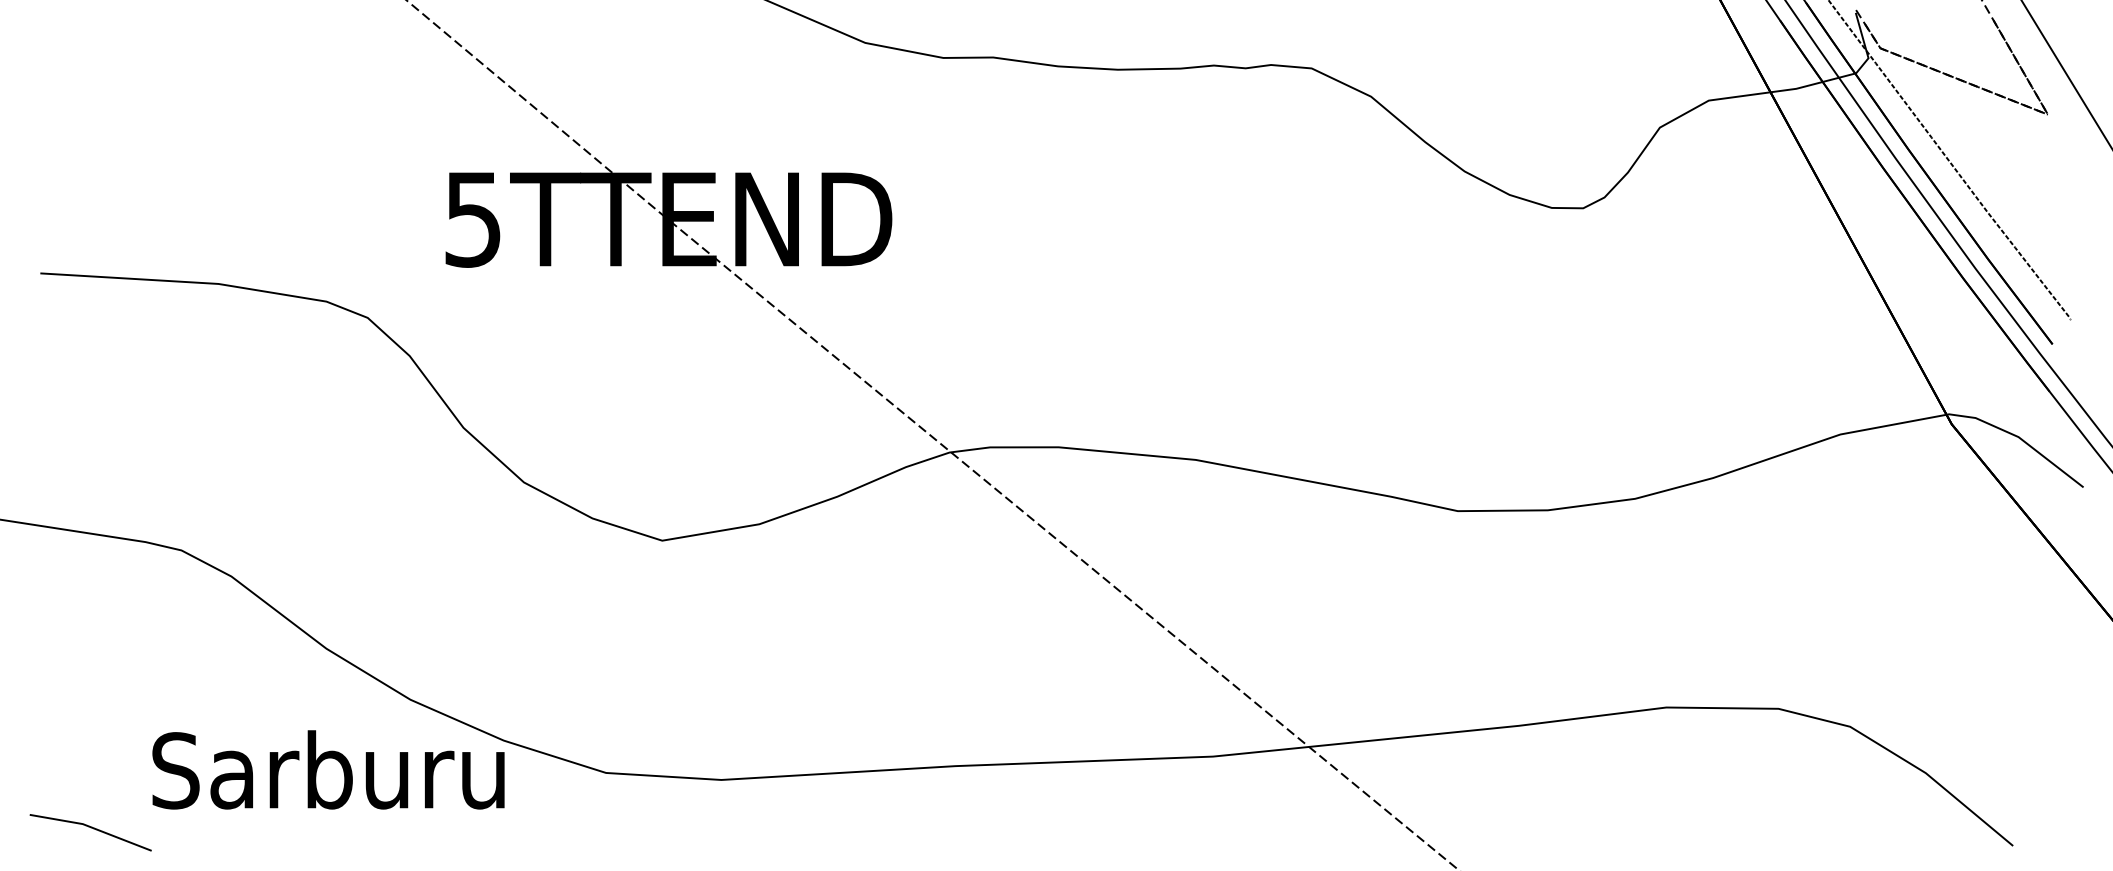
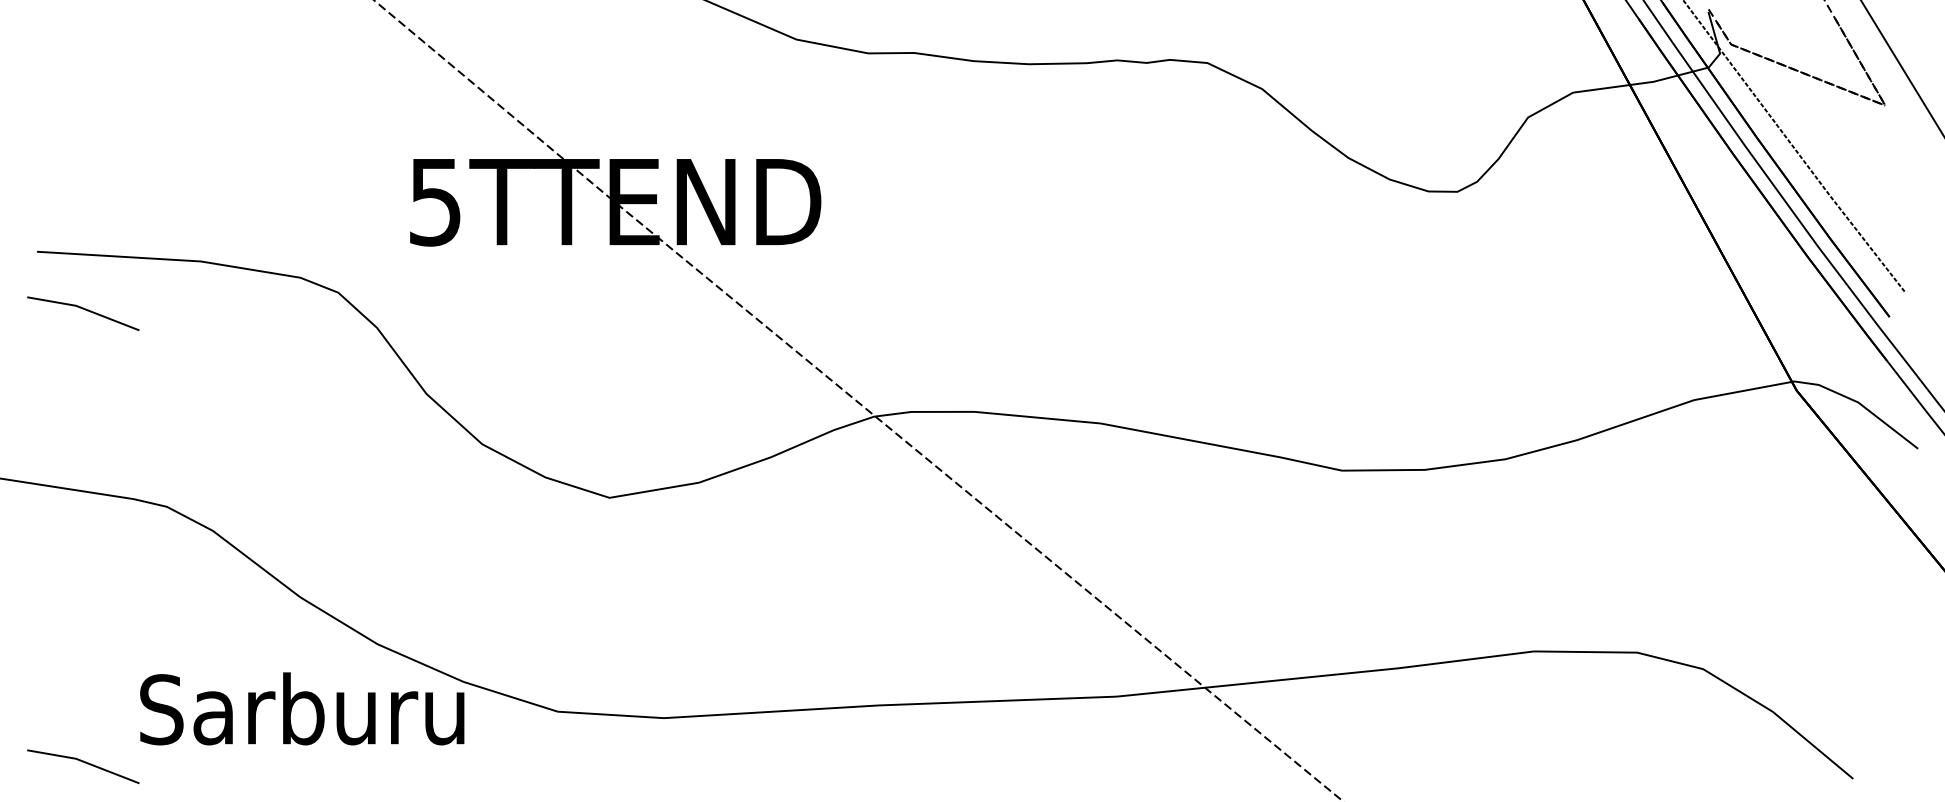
line: (91, 336) -> (84, 309), added

